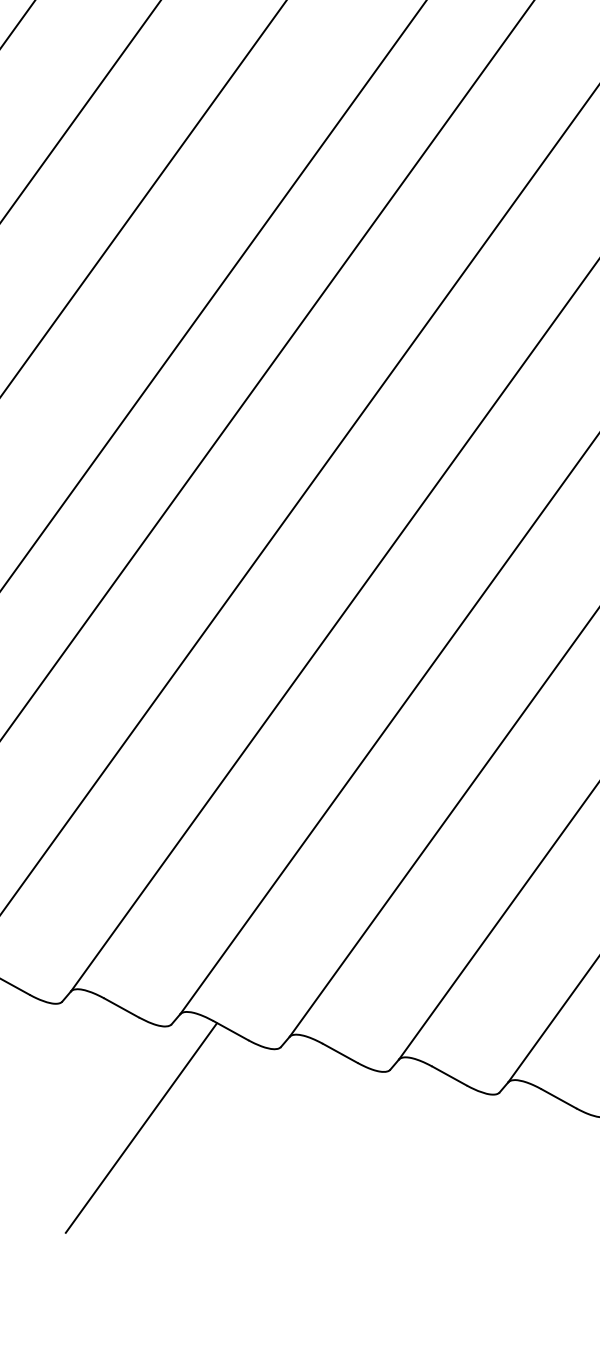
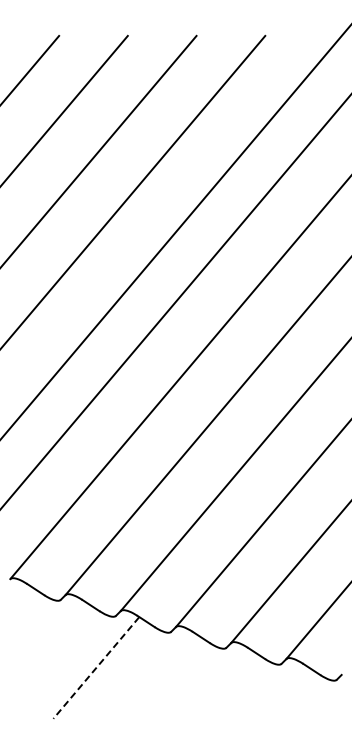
line: (141, 1127) -> (96, 667), solid -> dashed

